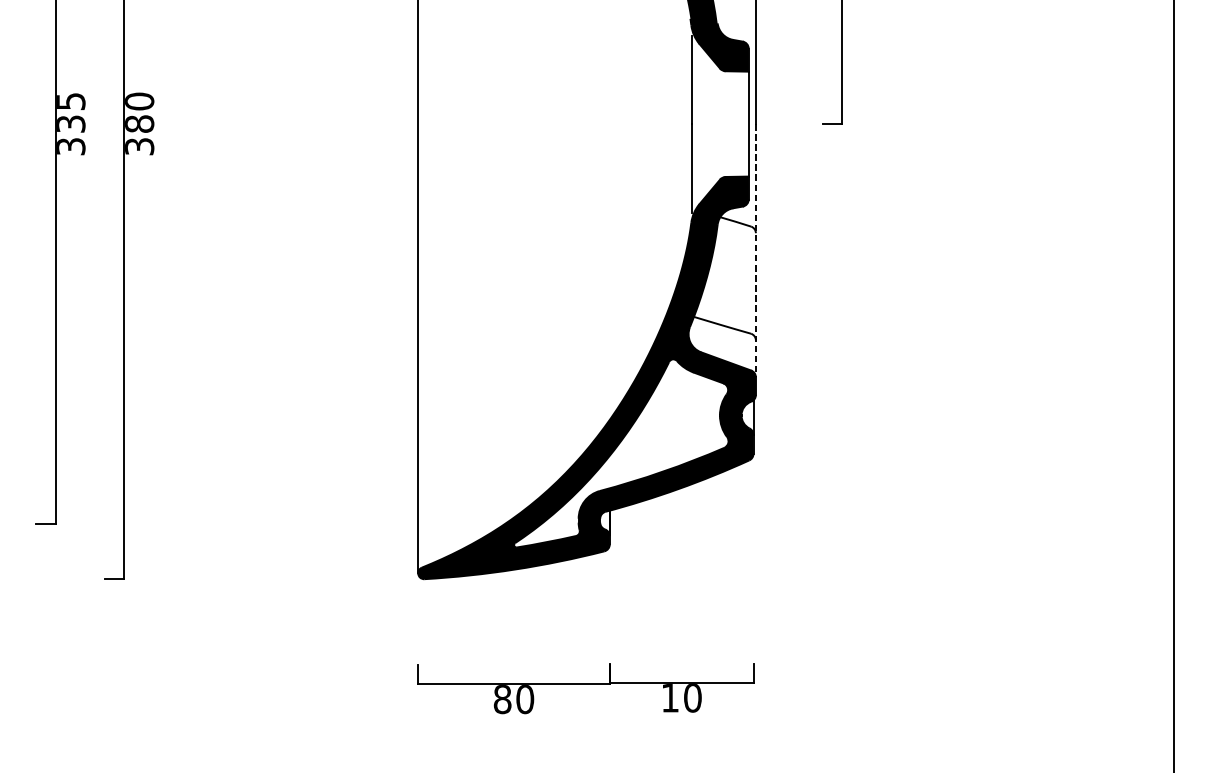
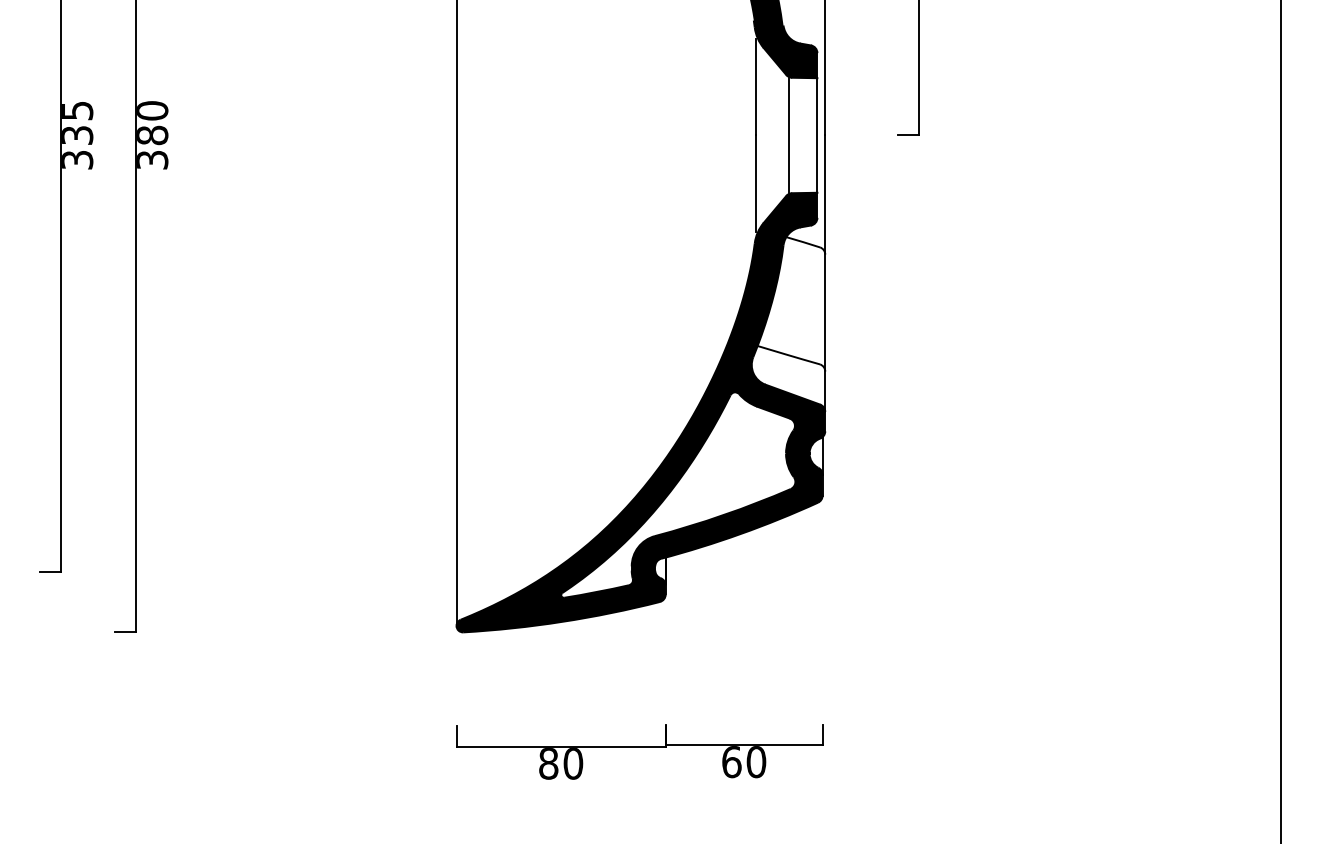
line: (722, 124) -> (788, 135), added
line: (756, 251) -> (825, 274), dashed -> solid
text: (670, 698) -> (731, 762), 10 -> 60

